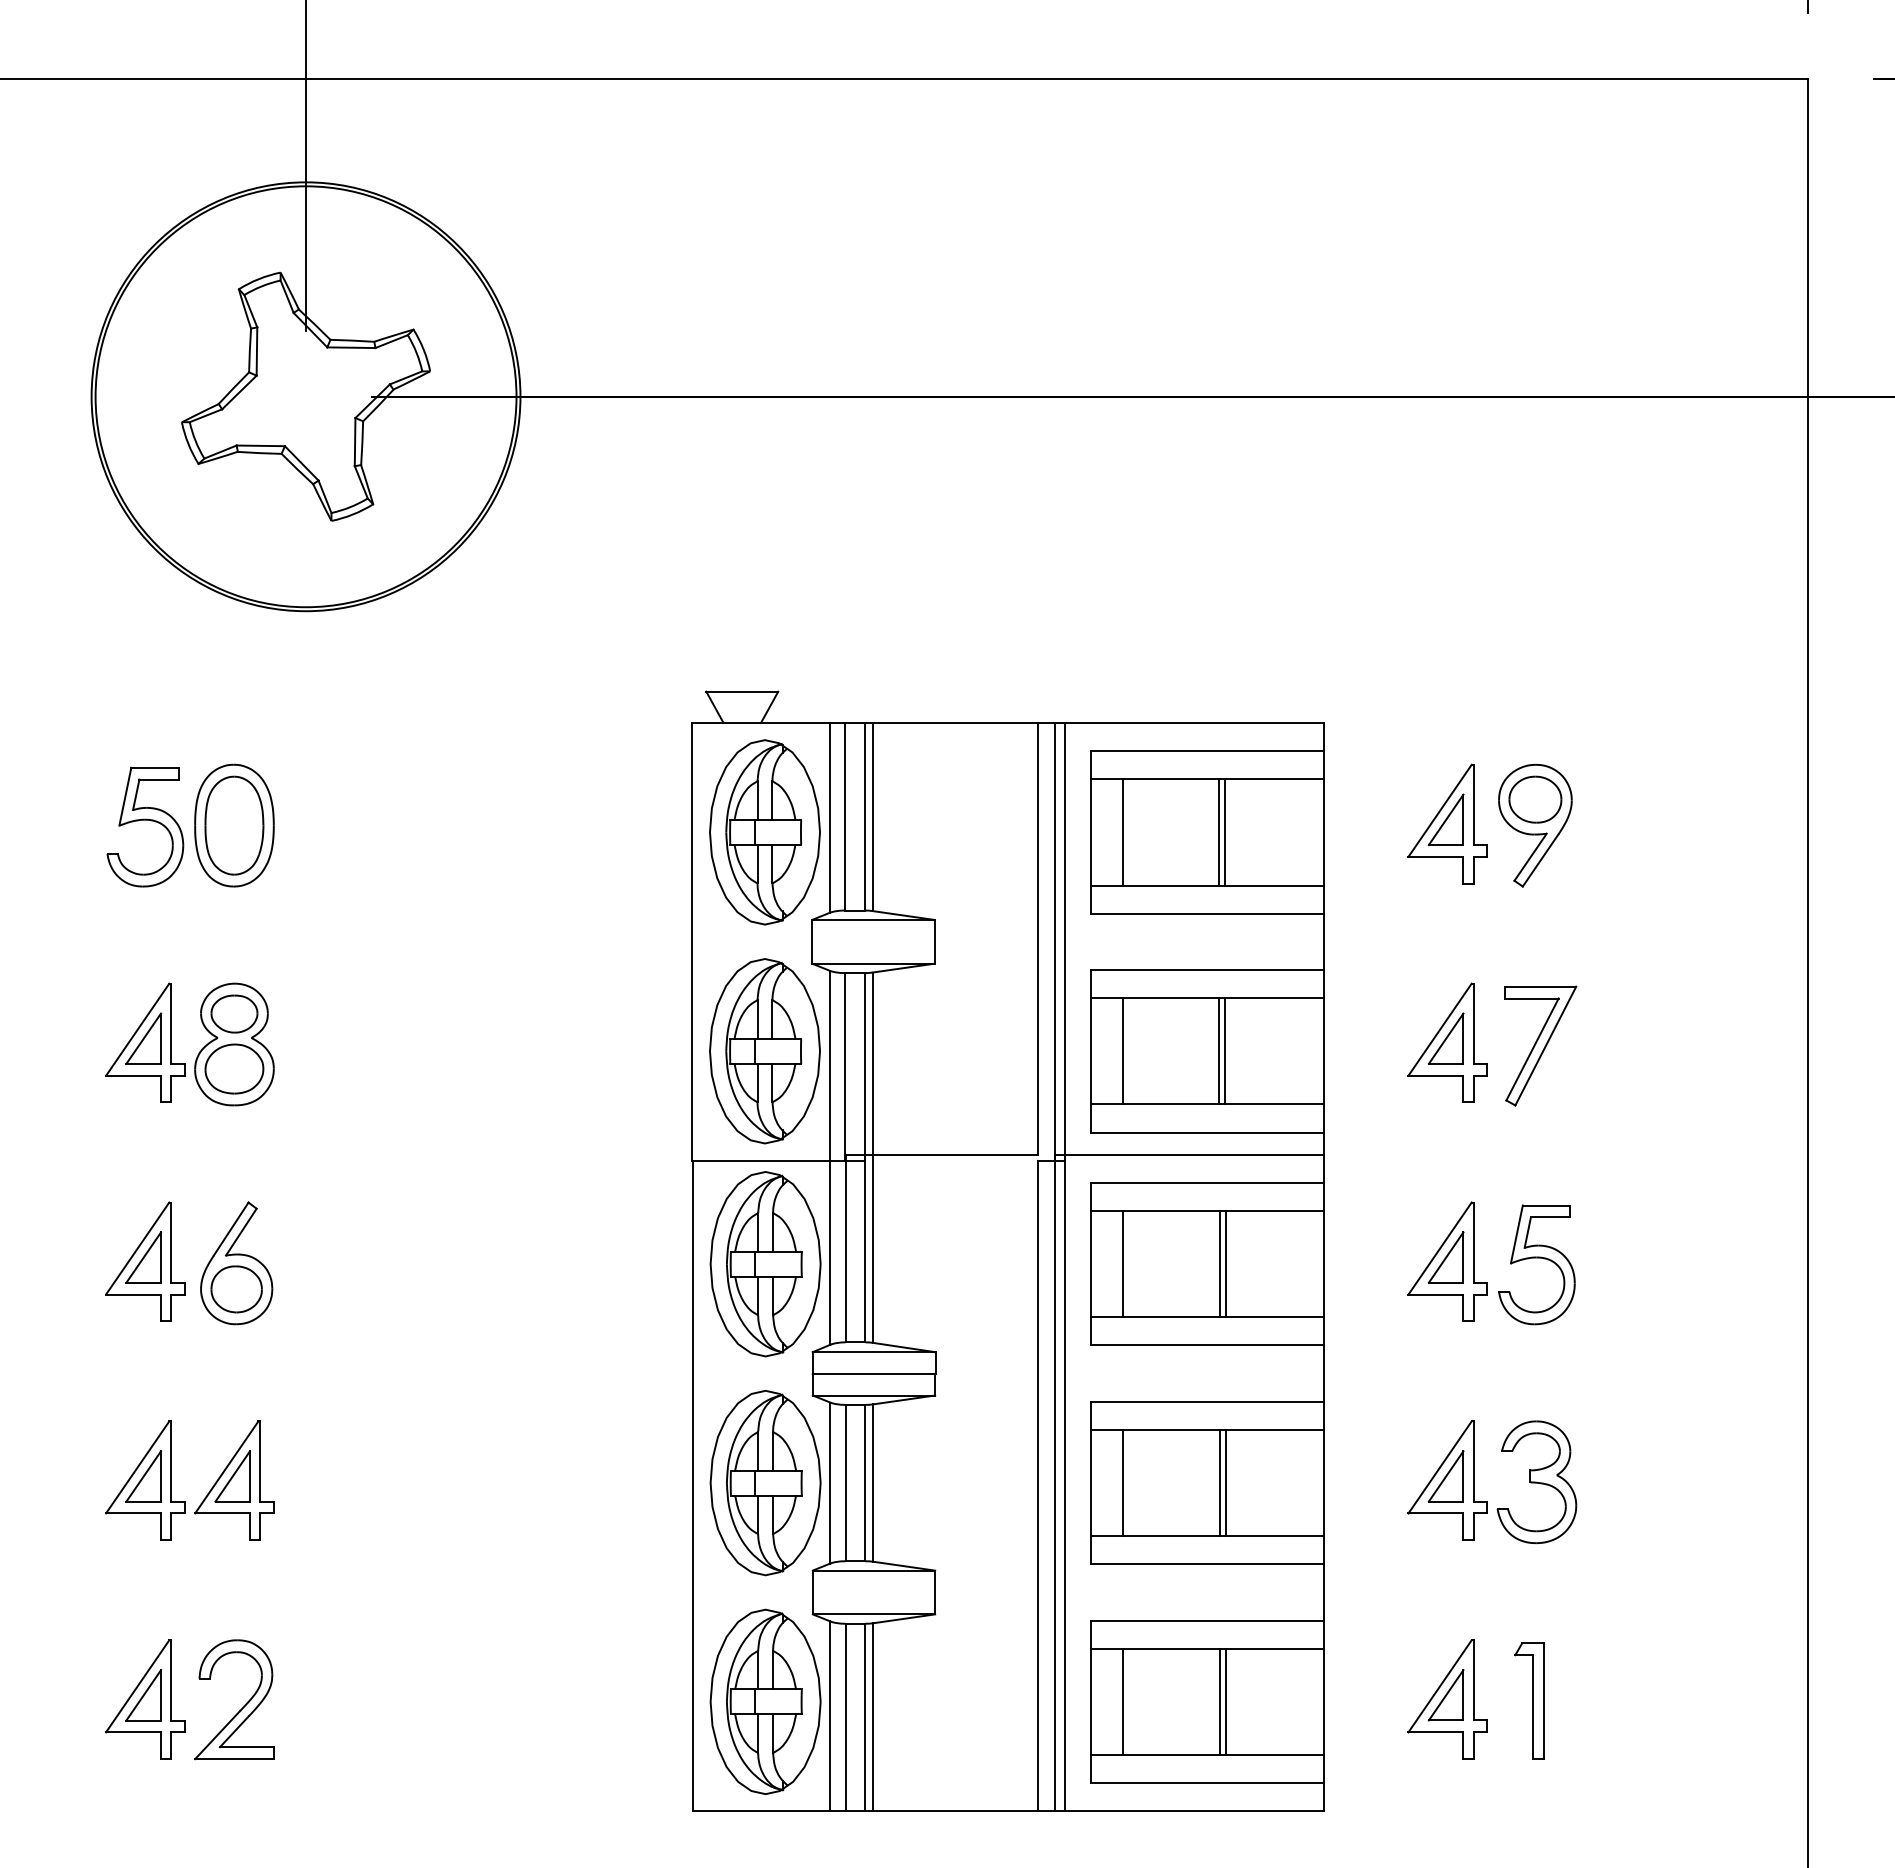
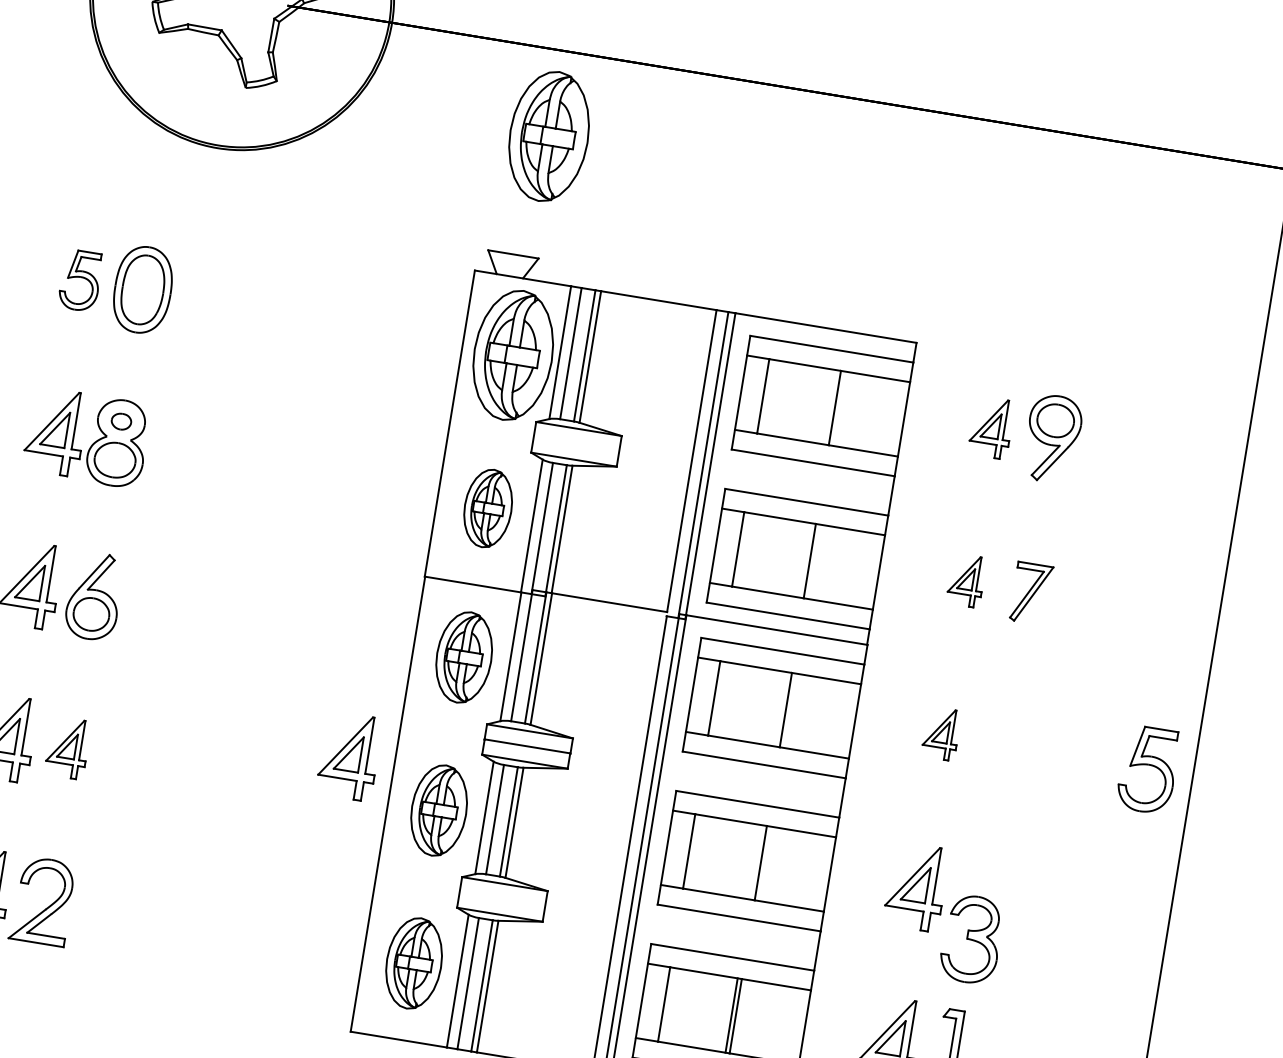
part: (764, 519) -> (548, 136), added
part: (1447, 823) -> (991, 427), size x0.7
part: (145, 826) -> (80, 280), size x0.7
line: (1219, 832) -> (831, 407), removed
part: (234, 1013) -> (121, 421), size x0.6
part: (1447, 1042) -> (966, 580), size x0.6
part: (1540, 1045) -> (1031, 593), size x0.7
part: (764, 1051) -> (487, 508), size x0.6
line: (1219, 1051) -> (805, 560), removed
part: (1447, 1261) -> (941, 733), size x0.6
part: (765, 1264) -> (464, 657), size x0.7
line: (1219, 1264) -> (781, 709), removed
part: (1536, 1264) -> (1148, 769), moved
part: (628, 1427) -> (349, 755), added
part: (234, 1480) -> (68, 747), size x0.7
part: (1536, 1481) -> (971, 938), moved
line: (1219, 1482) -> (756, 862), removed
part: (765, 1483) -> (439, 810), size x0.7
part: (765, 1701) -> (414, 963), size x0.7

